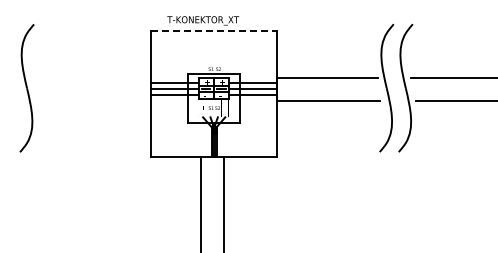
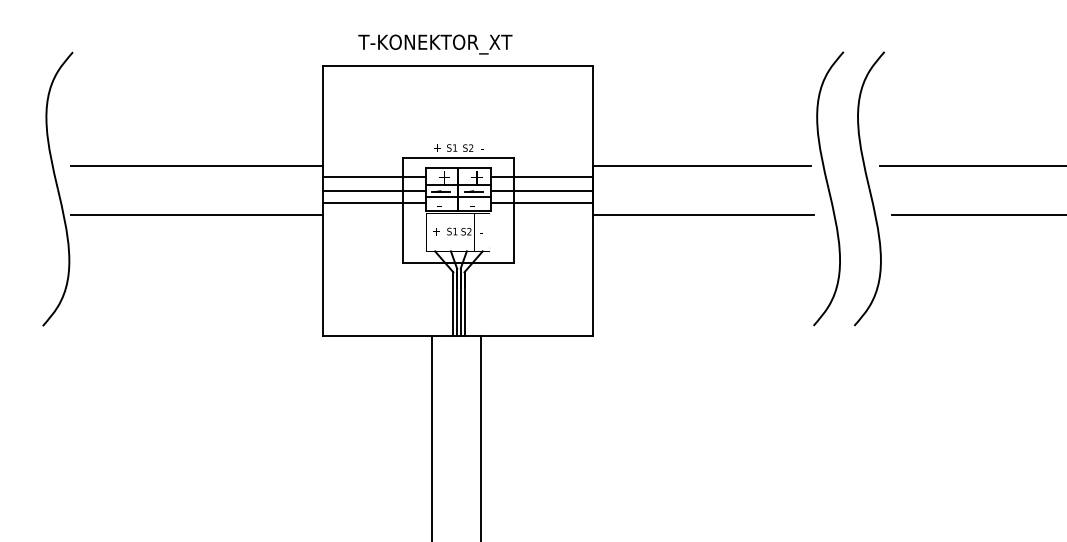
line: (213, 30) -> (457, 65), dashed -> solid
line: (91, 77) -> (195, 165), added
line: (91, 100) -> (195, 215), added

